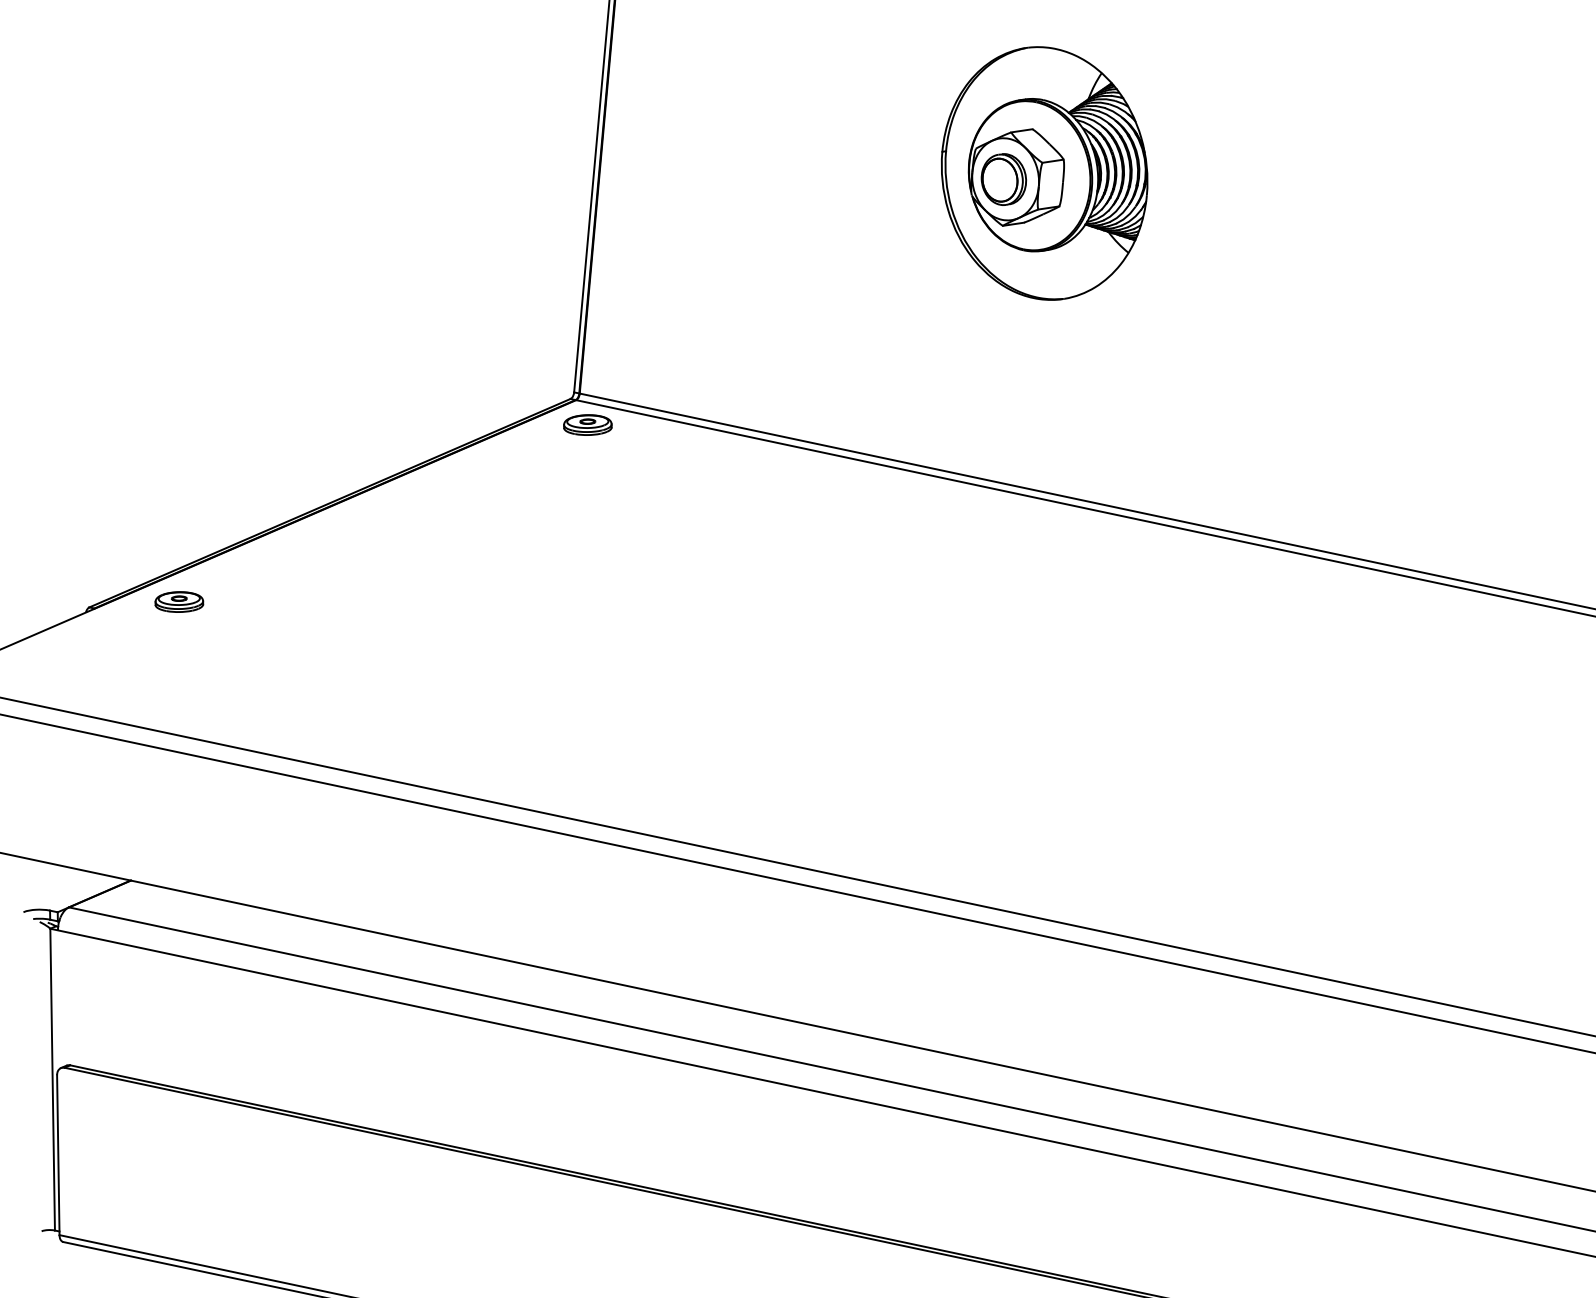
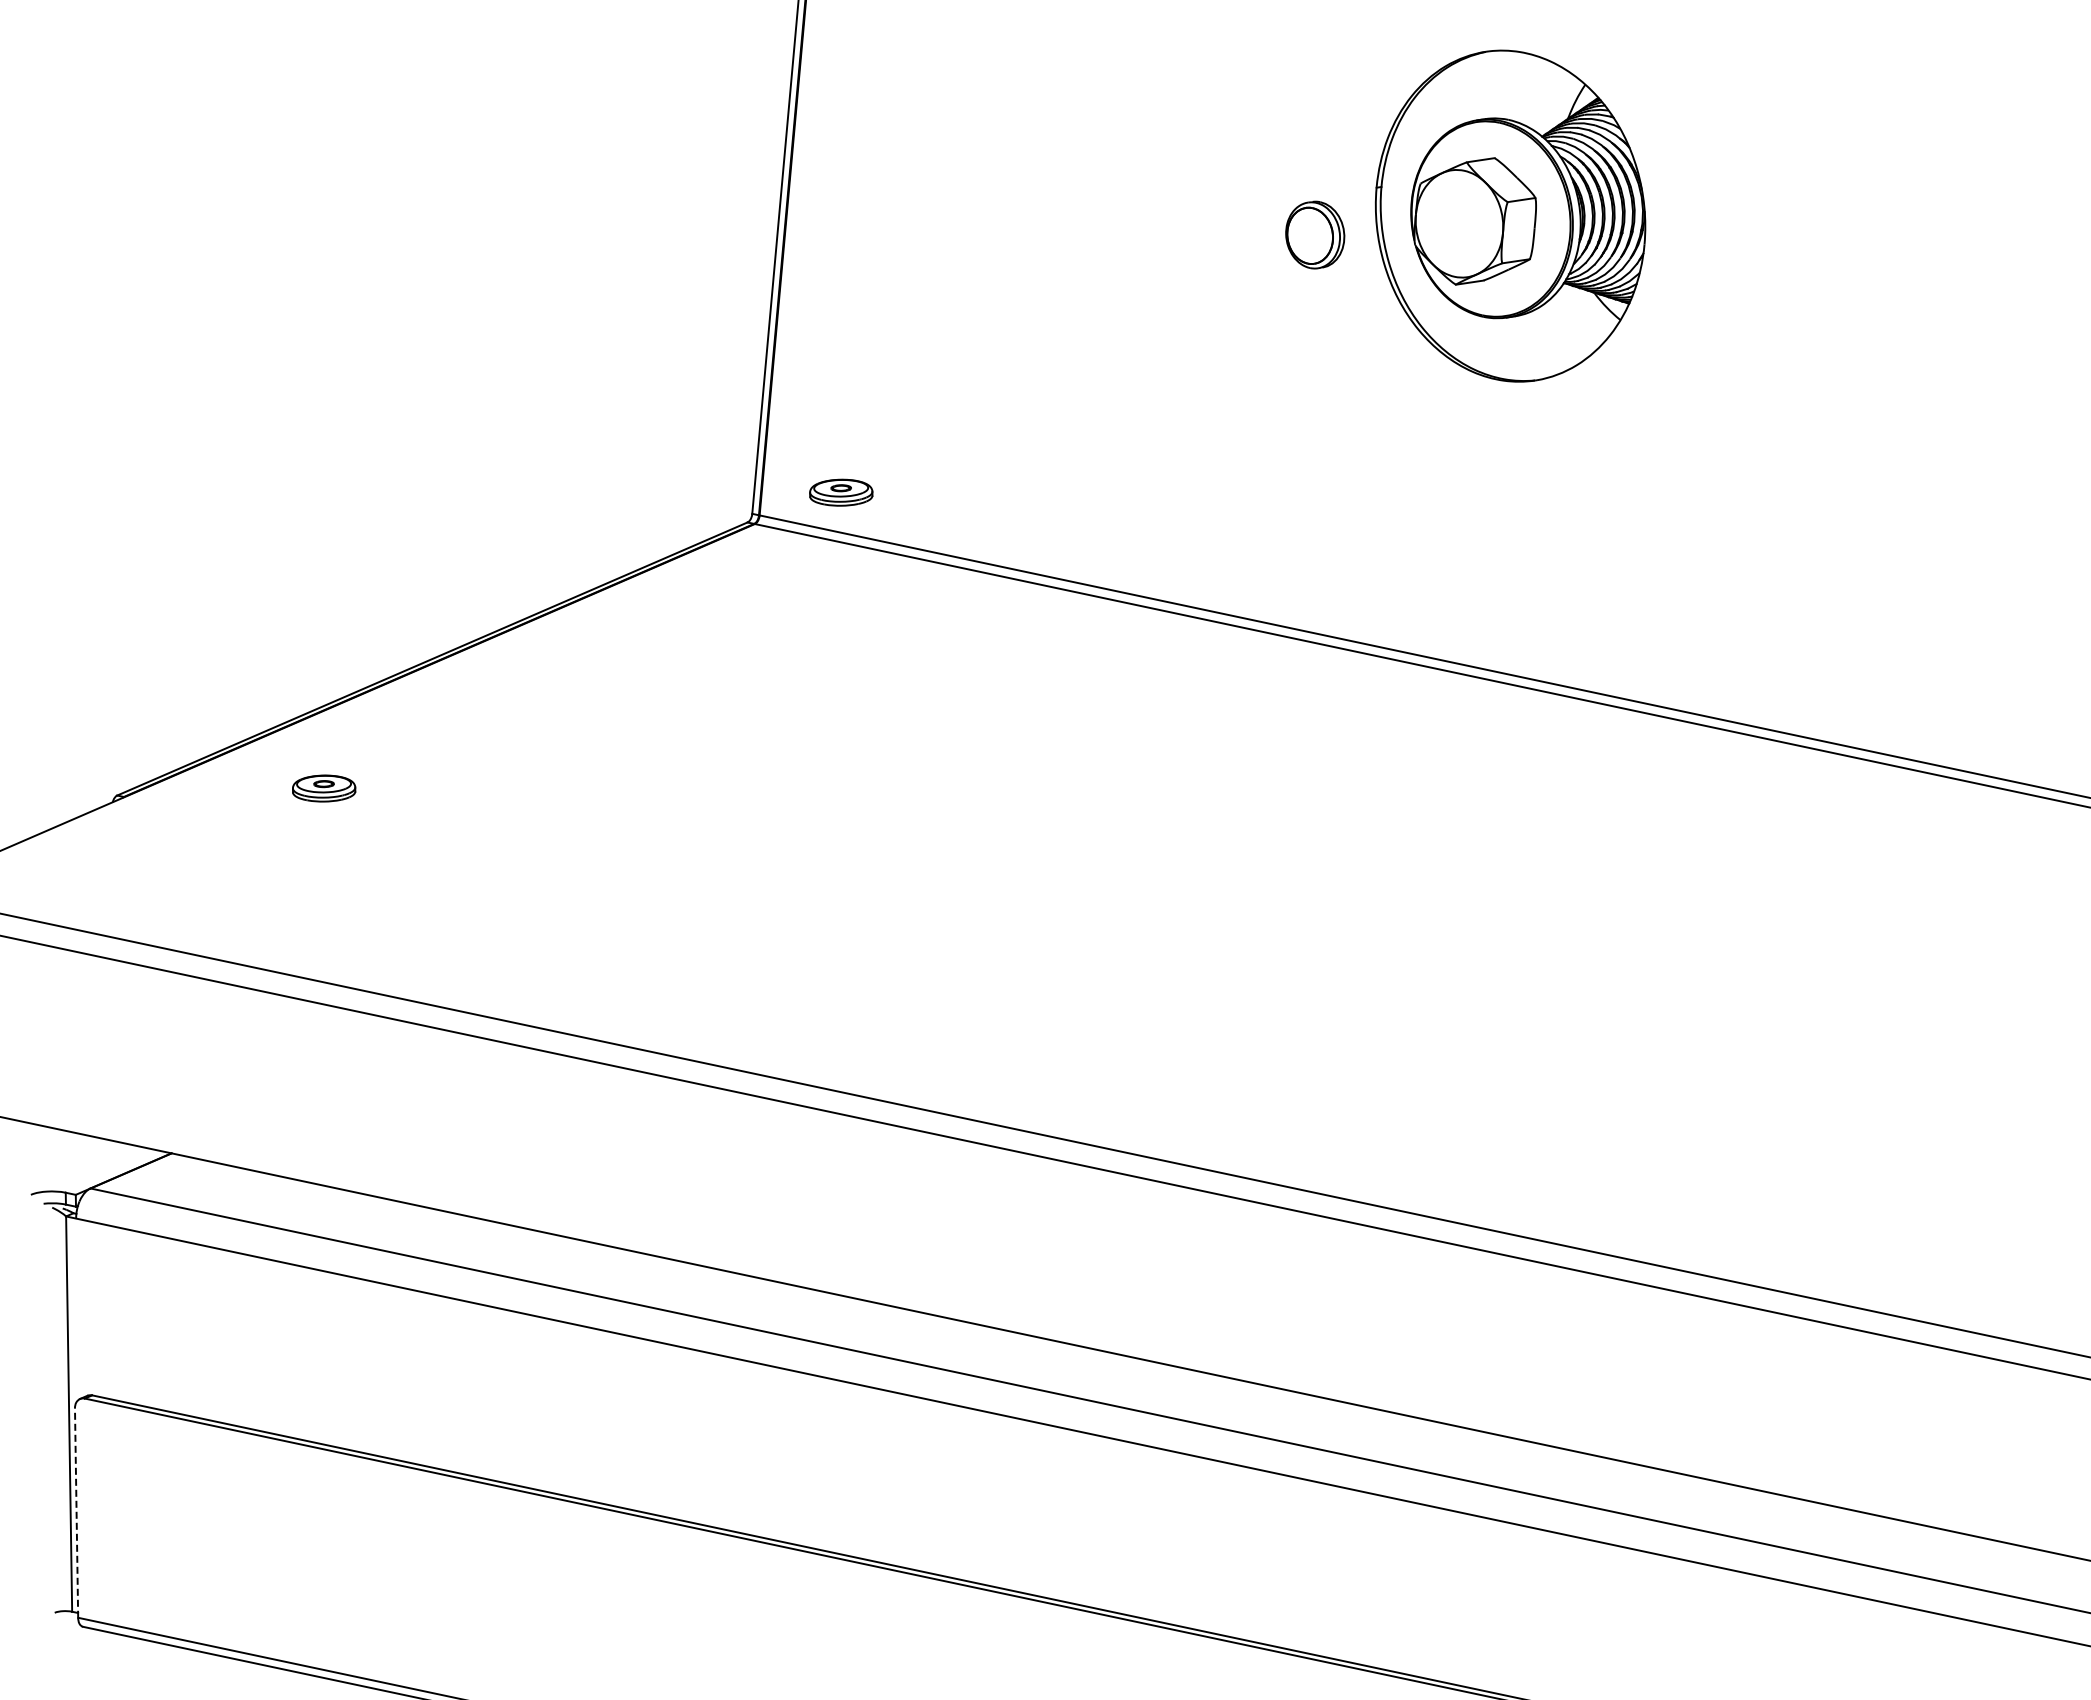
part: (1044, 173) -> (1510, 215), moved
part: (588, 424) -> (841, 492), moved
part: (179, 602) -> (324, 788), moved
line: (58, 1155) -> (76, 1513), solid -> dashed

